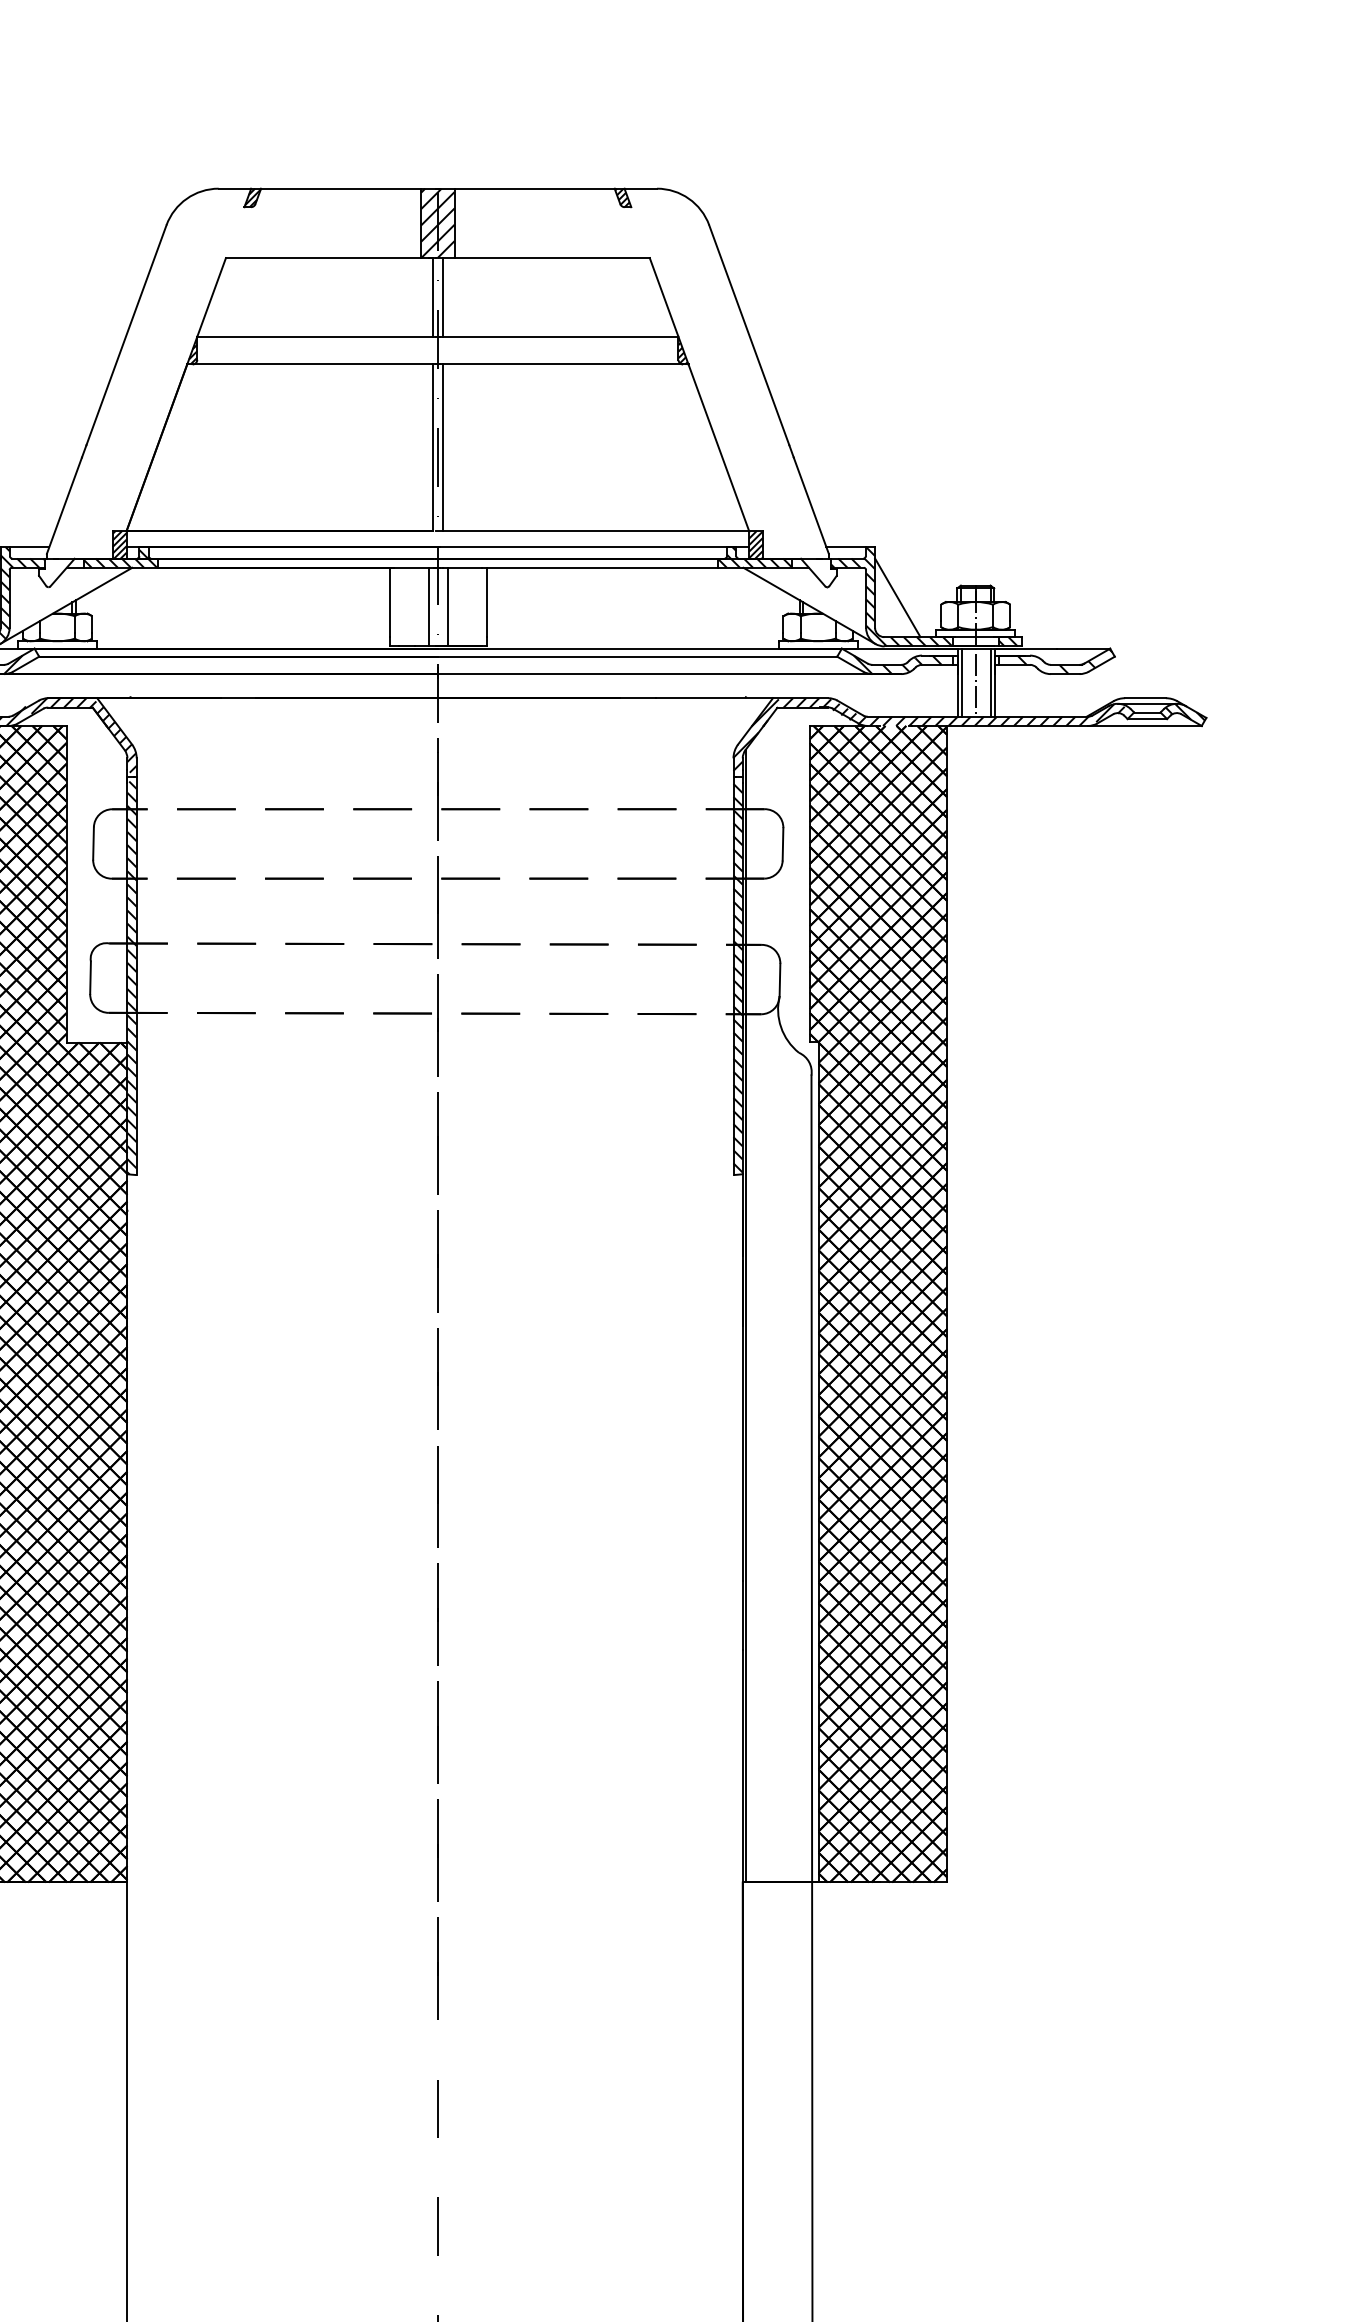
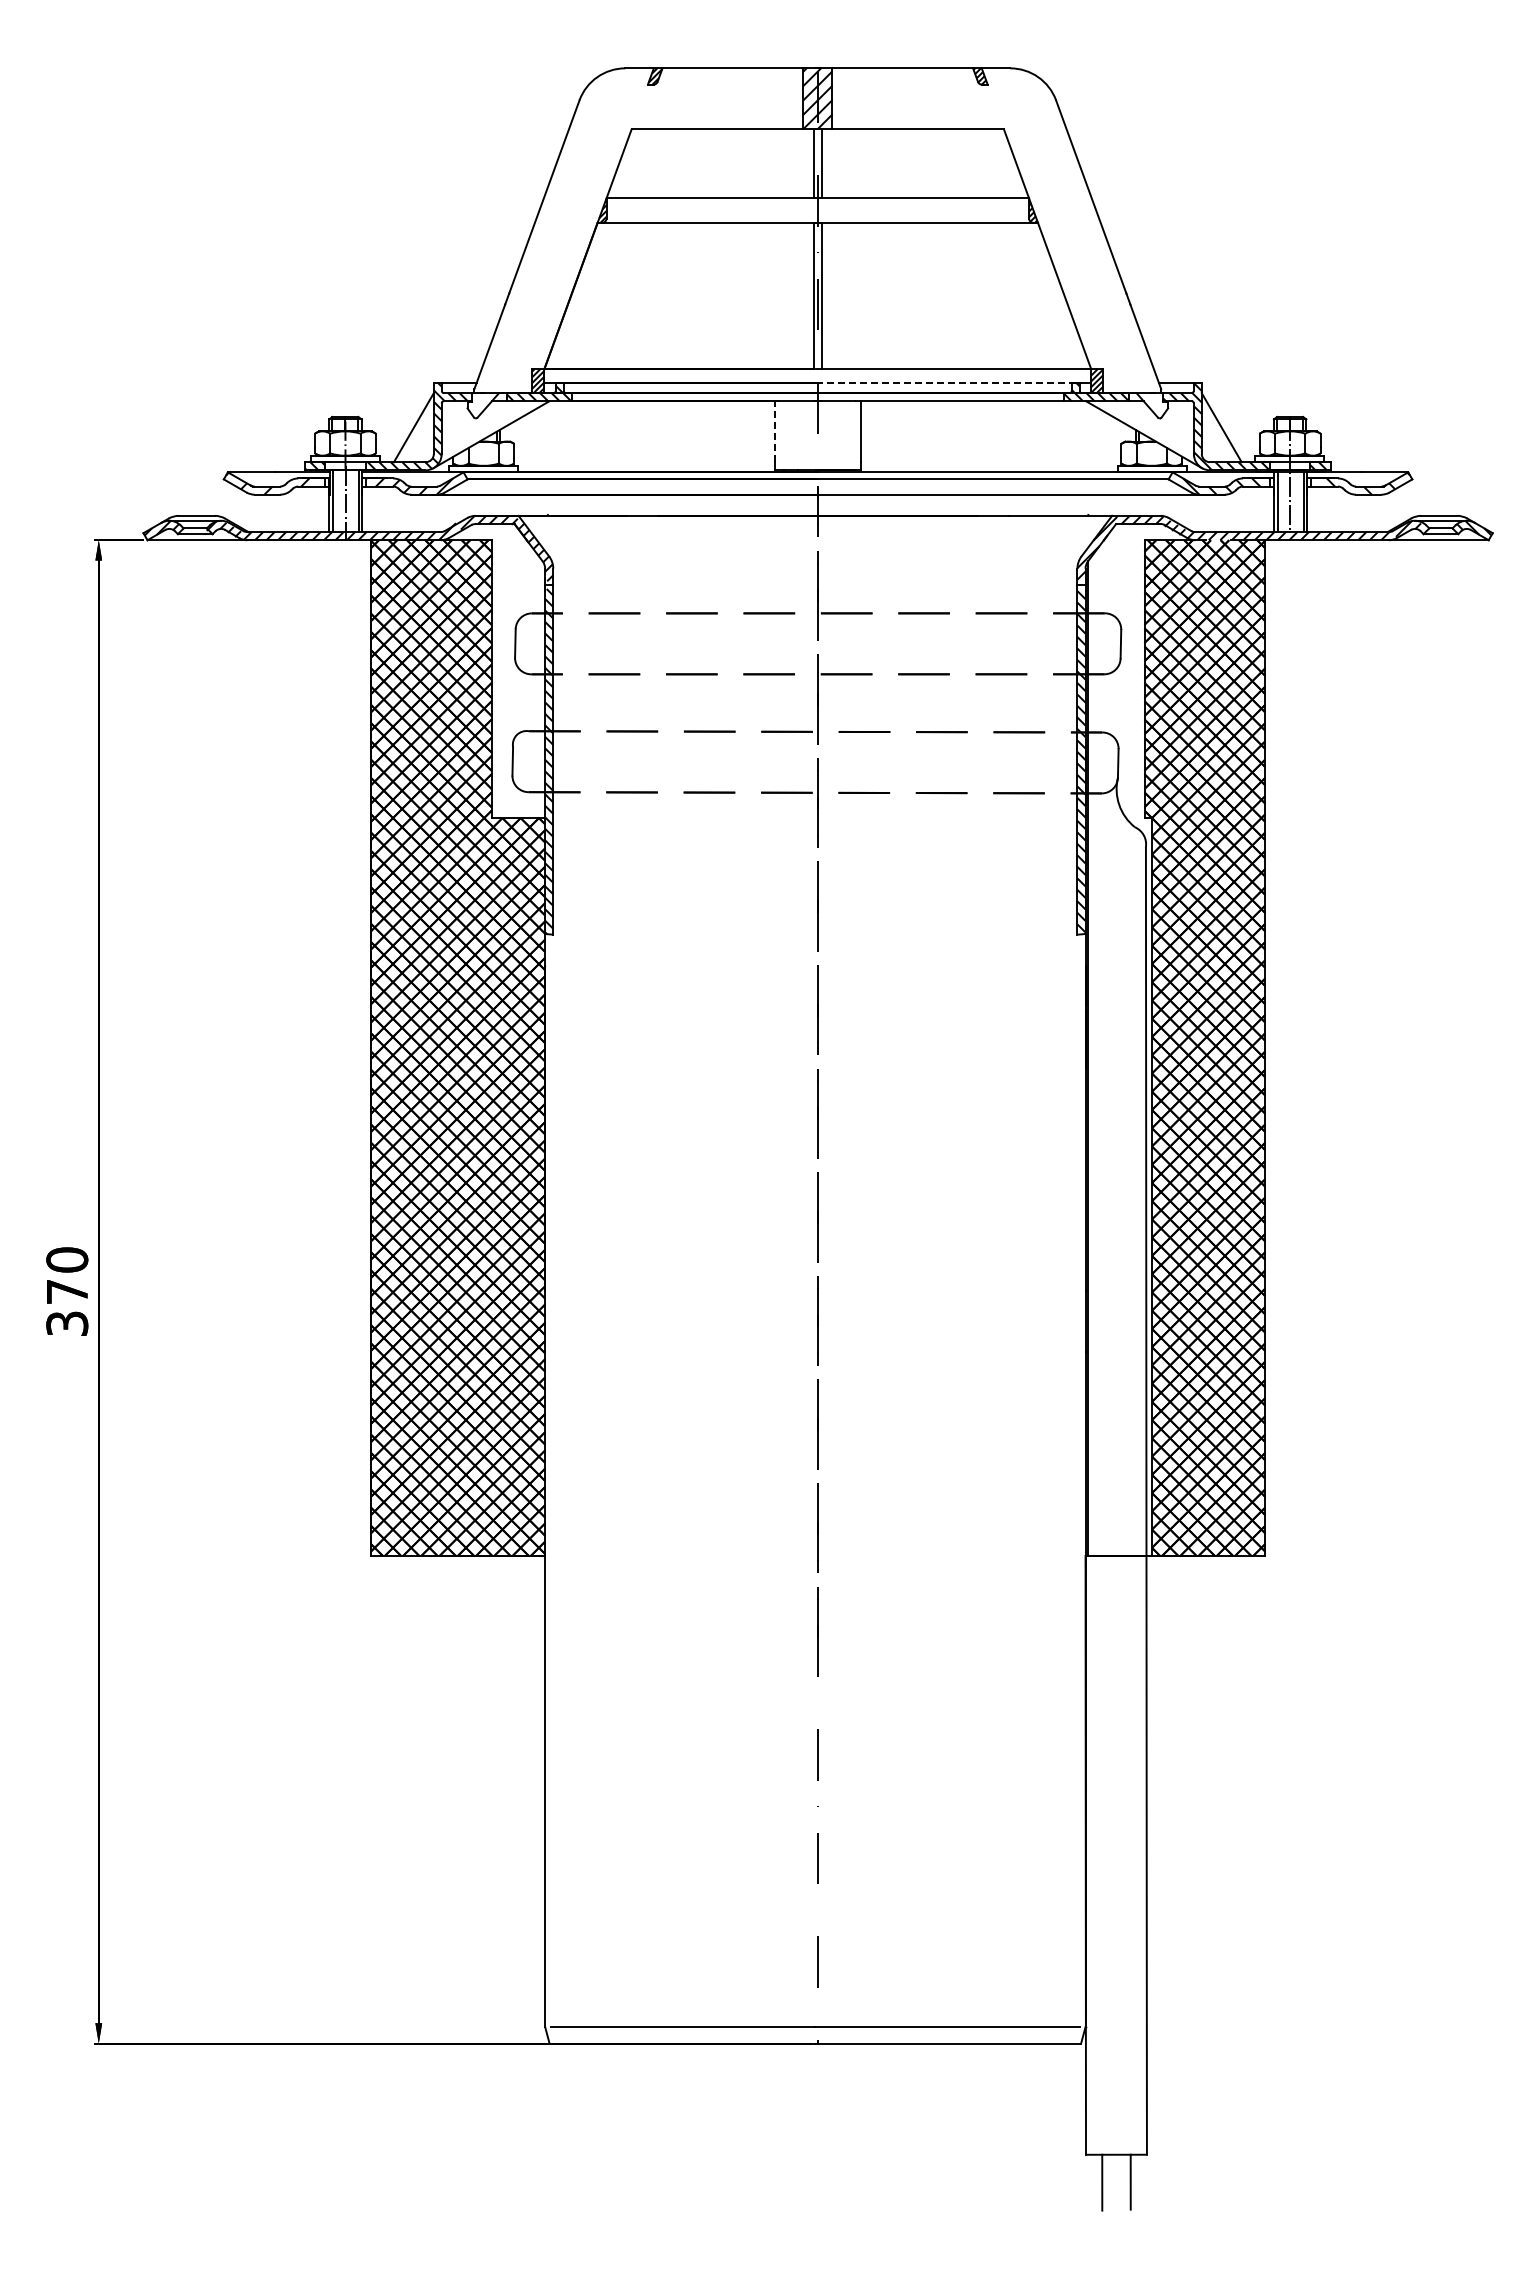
line: (586, 547) -> (948, 383), solid -> dashed
line: (389, 602) -> (775, 431), solid -> dashed
line: (428, 606) -> (809, 435), removed
line: (447, 606) -> (826, 435), removed

